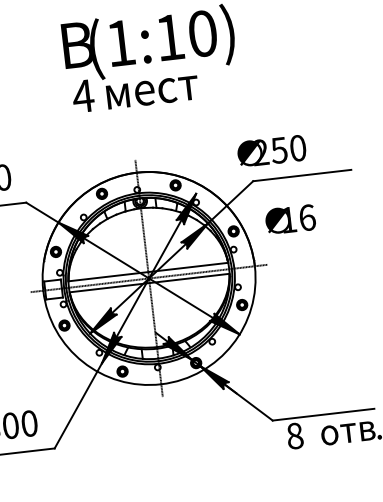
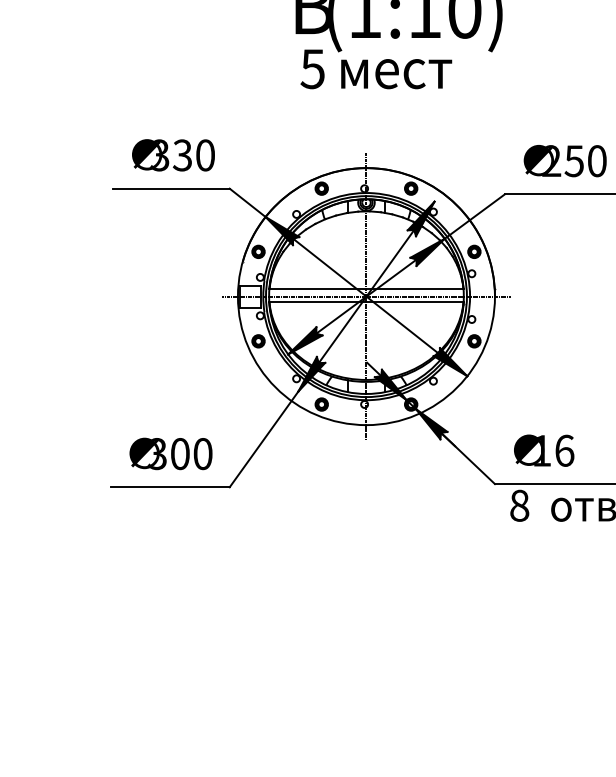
text: (83, 96) -> (312, 69), 4 -> 5
text: (271, 151) -> (564, 161), moved
text: (290, 219) -> (544, 450), moved

